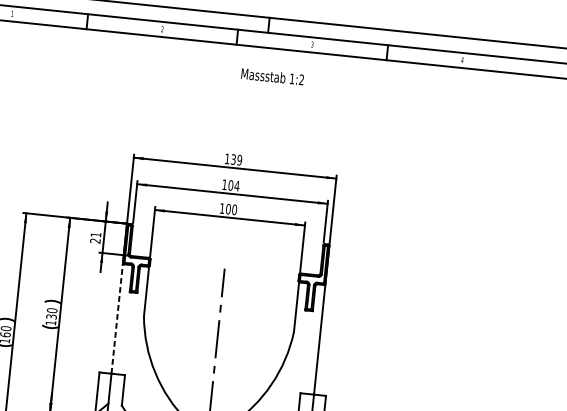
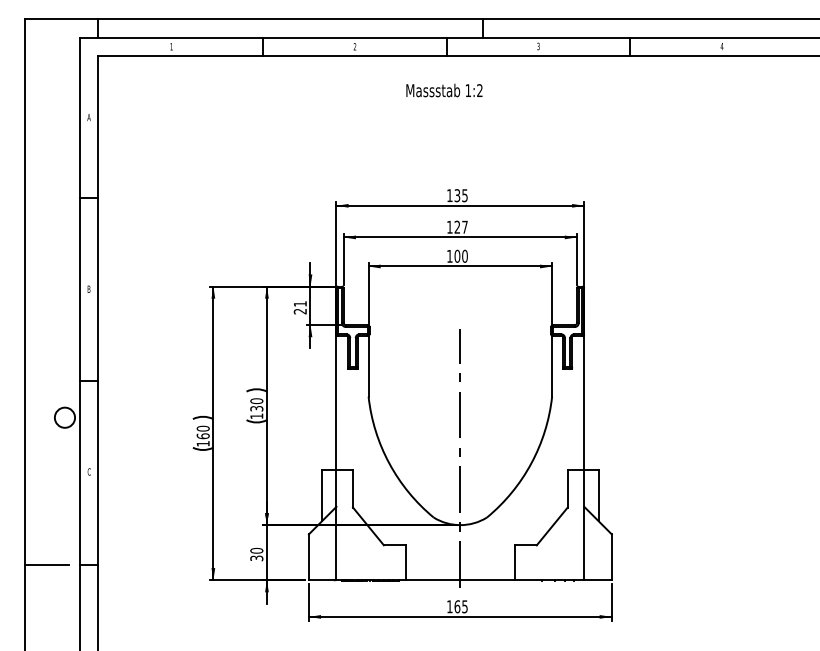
text: (272, 76) -> (444, 90), moved
text: (239, 160) -> (464, 195), 139 -> 135
text: (234, 185) -> (461, 226), 104 -> 127
line: (117, 319) -> (336, 403), dashed -> solid

